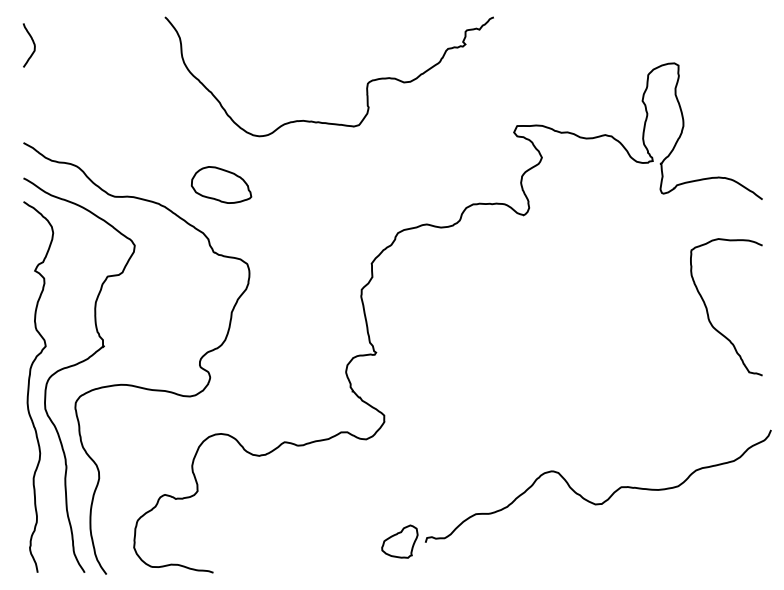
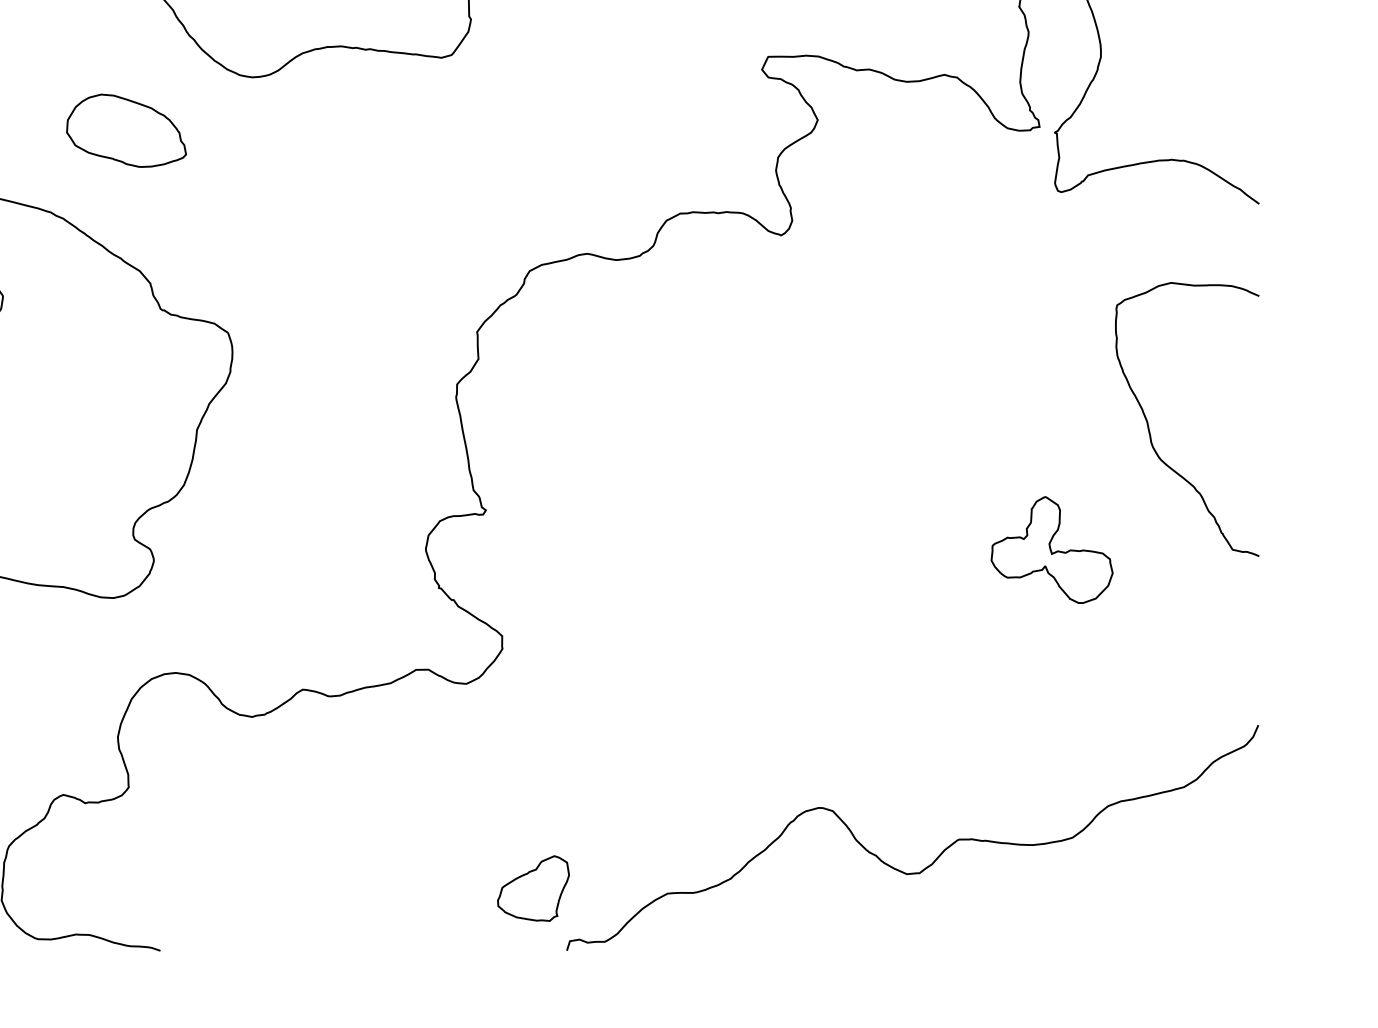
part: (221, 184) -> (126, 129), moved
part: (658, 372) -> (1051, 550), added
curve: (609, 496) -> (934, 858), moved

